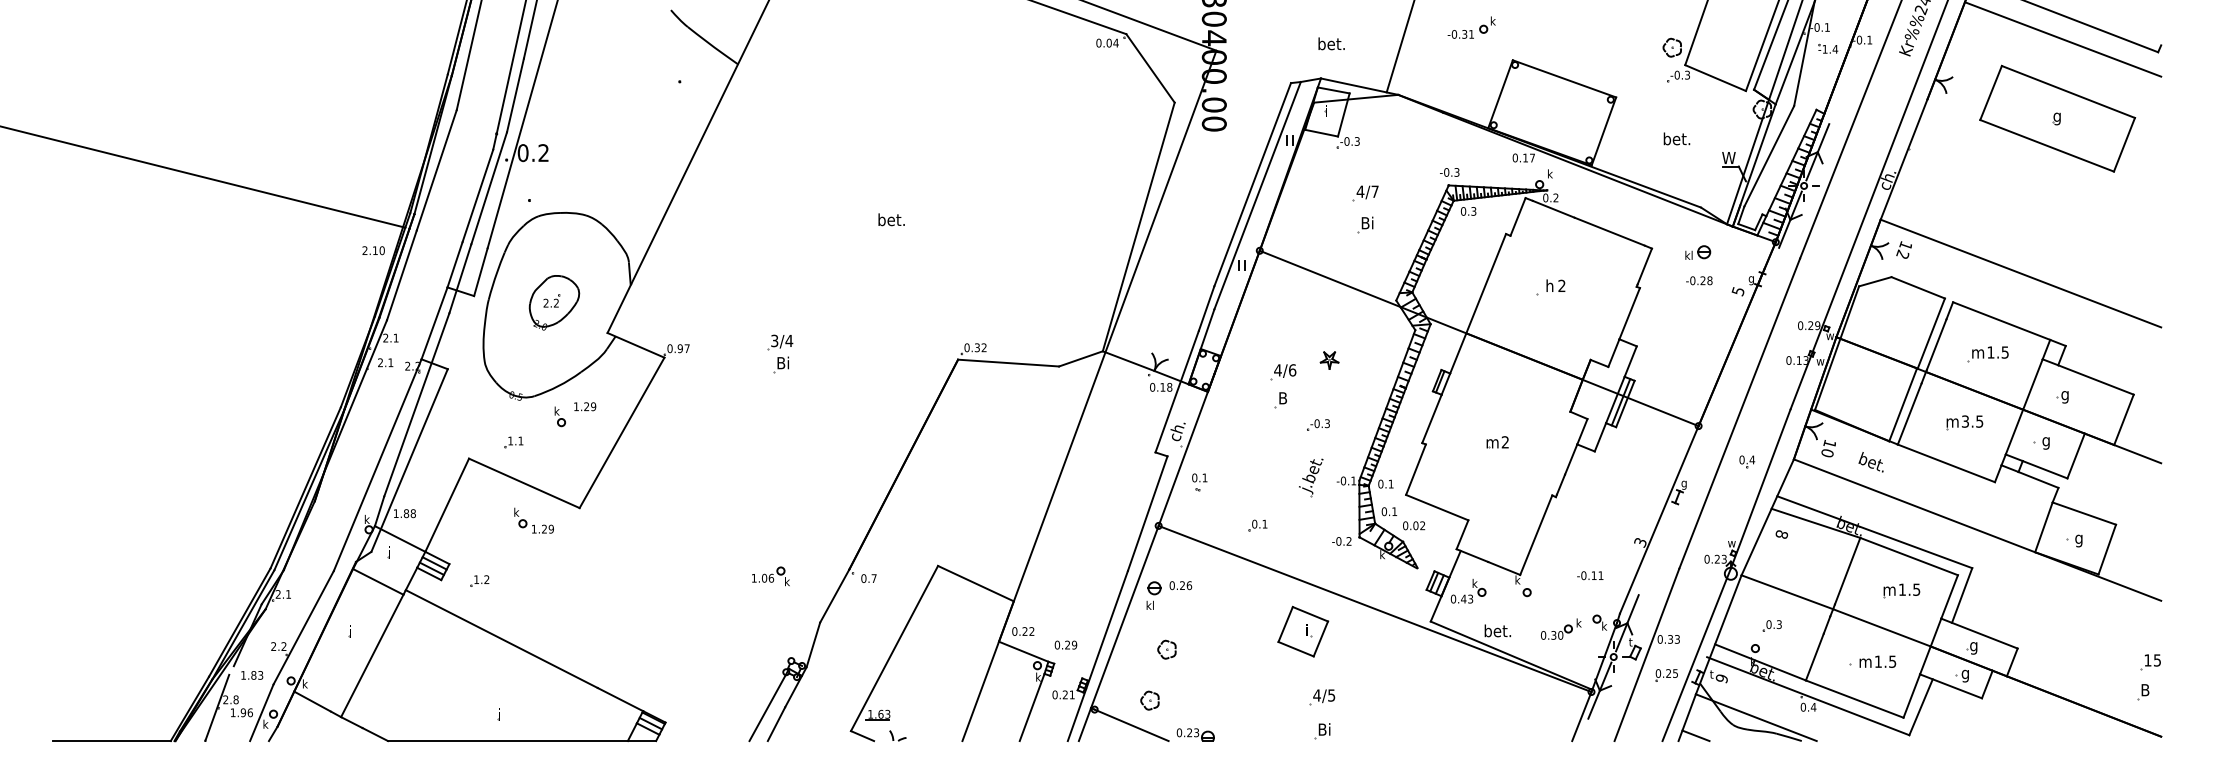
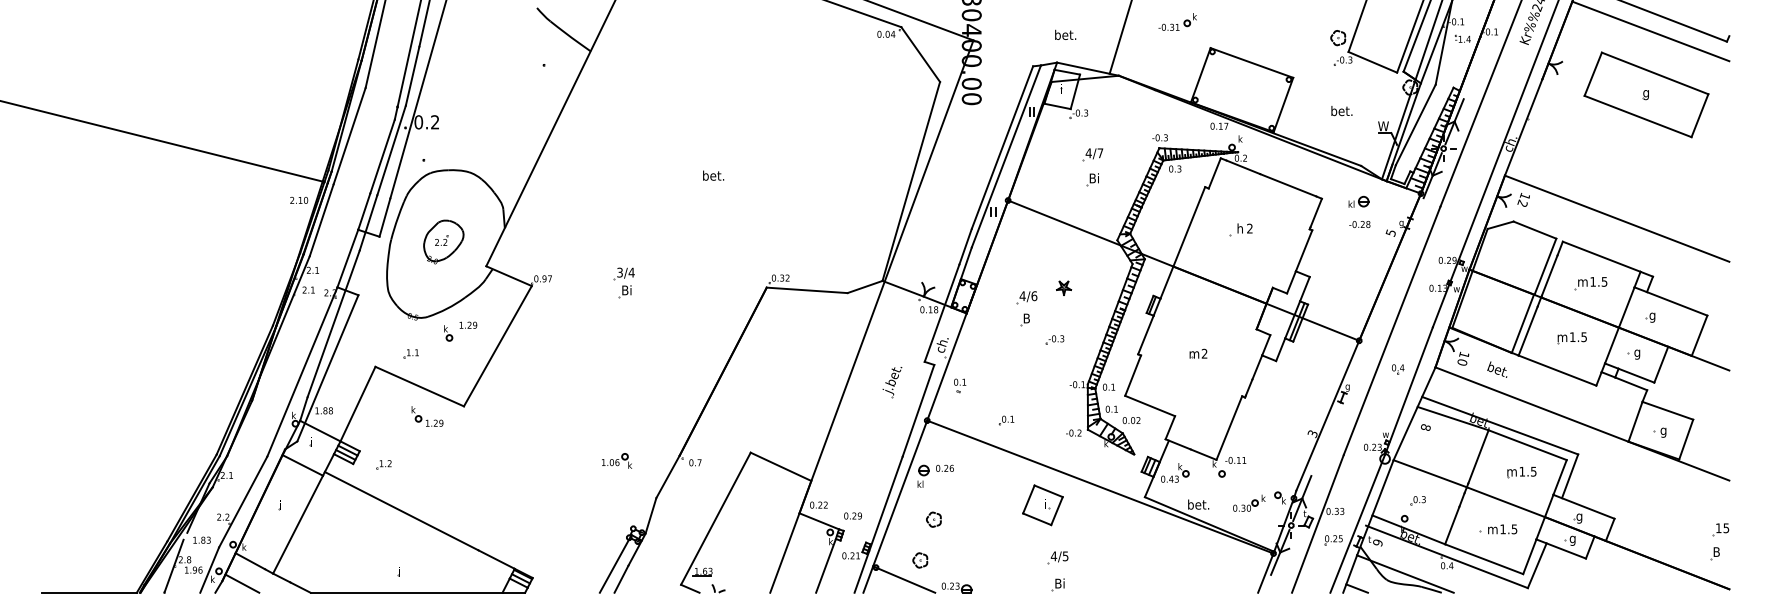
text: (1964, 421) -> (1571, 337), 3.5 -> 1.5
part: (1311, 477) -> (892, 381), moved
text: (1590, 575) -> (1235, 460), moved
line: (302, 729) -> (242, 583), added

